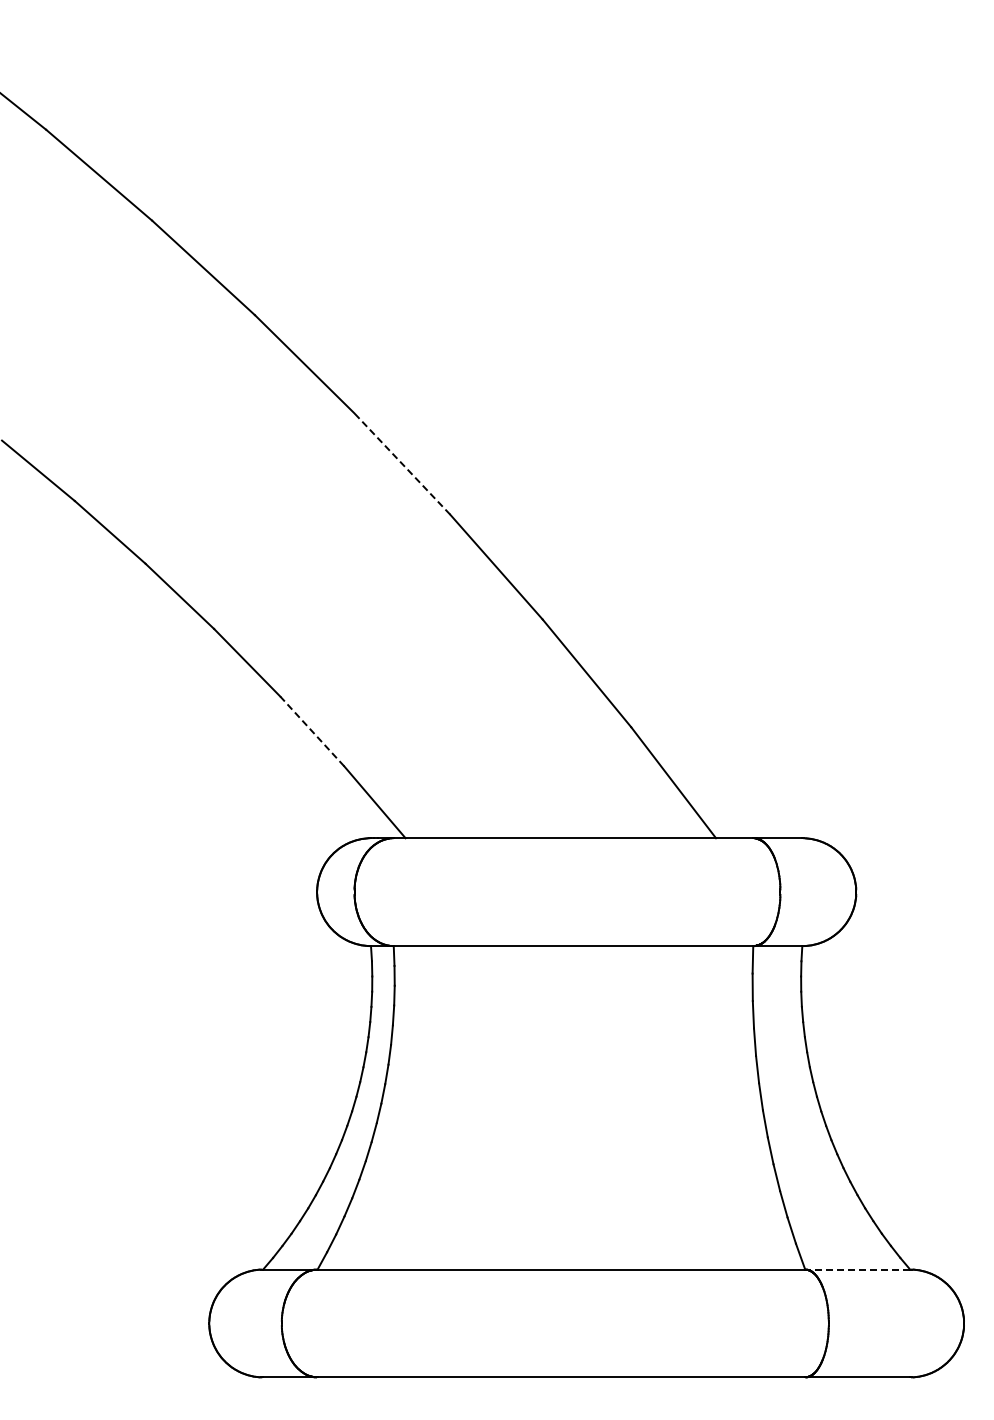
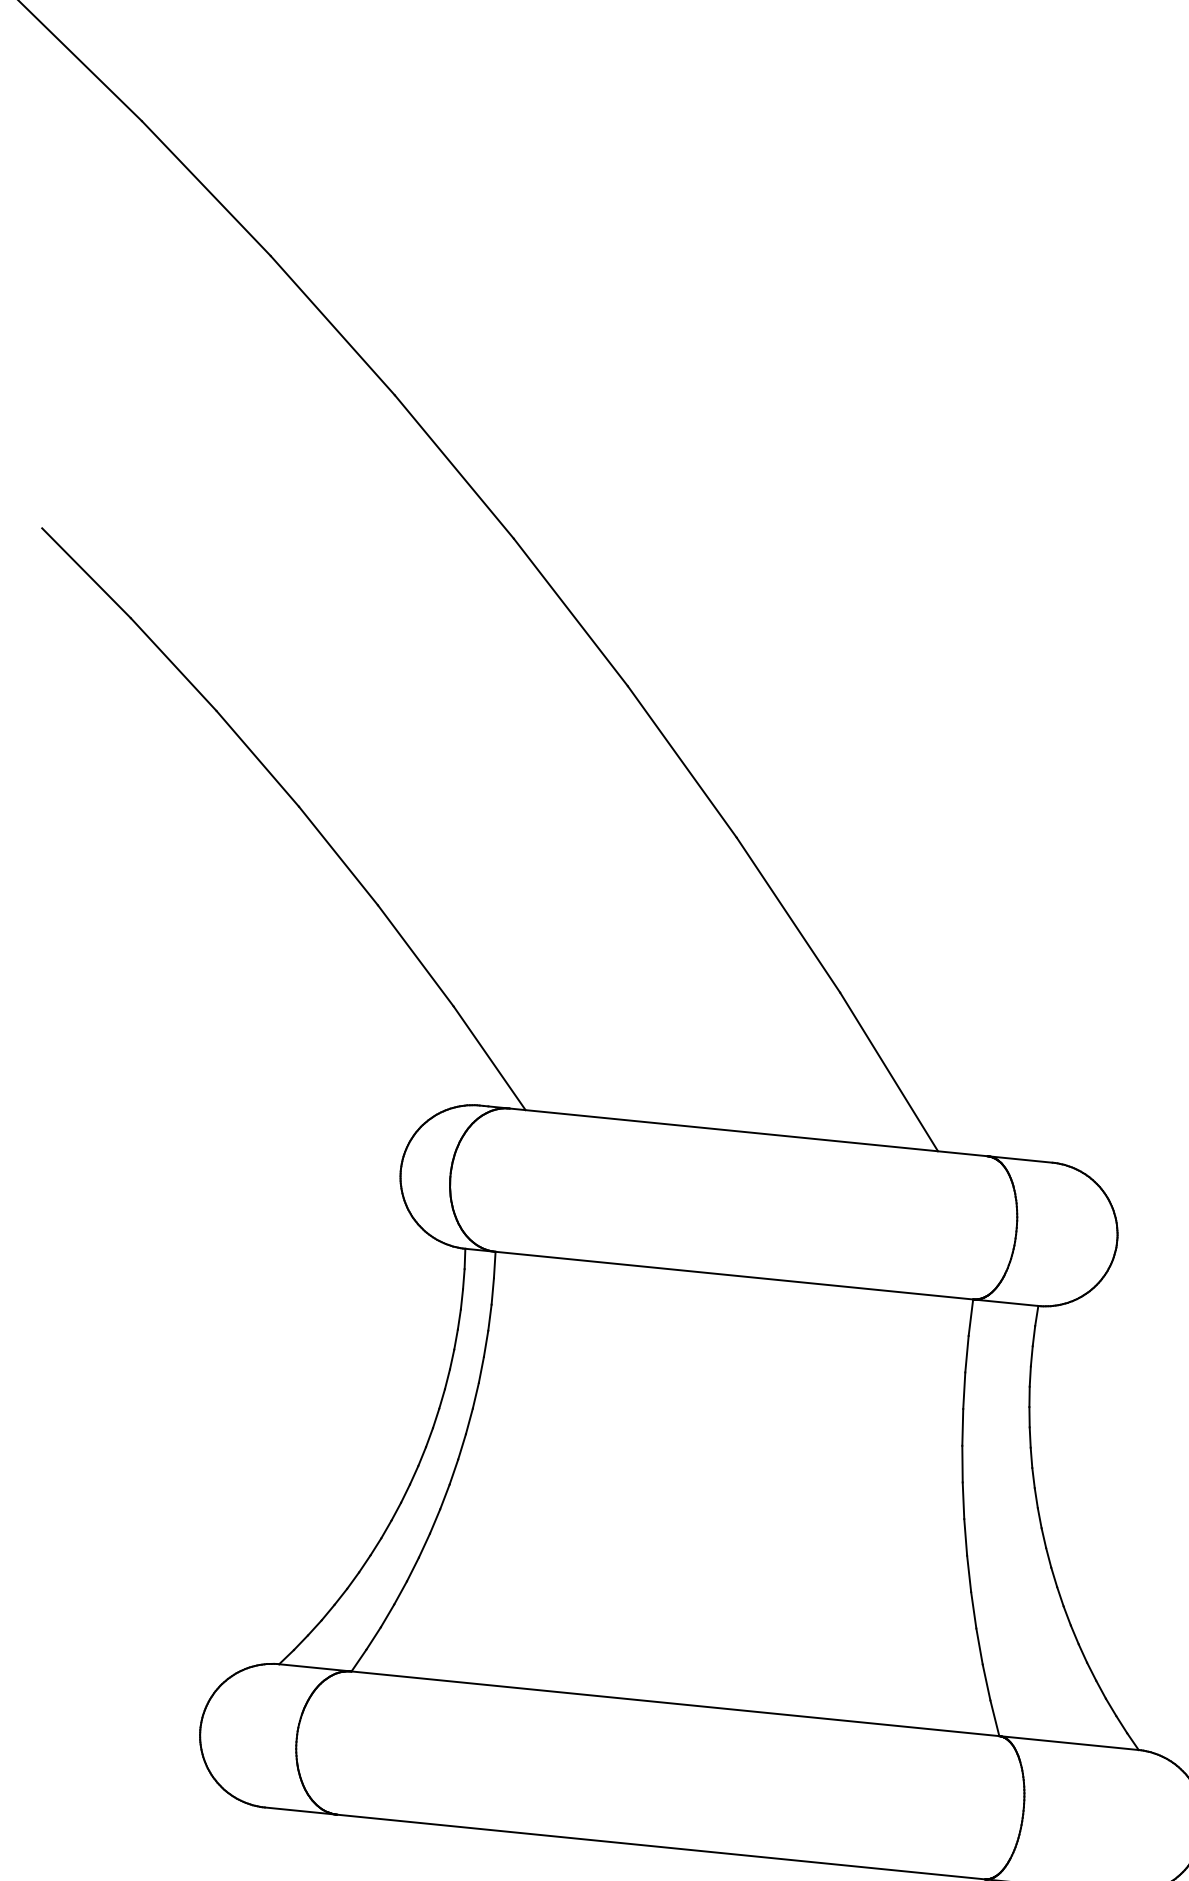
line: (402, 463) -> (571, 611), dashed -> solid
line: (311, 731) -> (414, 955), dashed -> solid
line: (857, 1269) -> (1068, 1742), dashed -> solid

